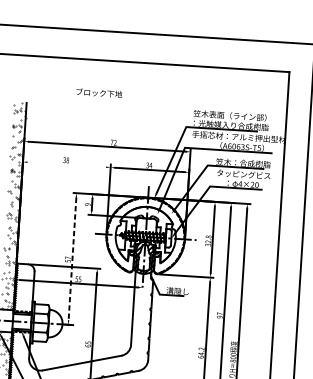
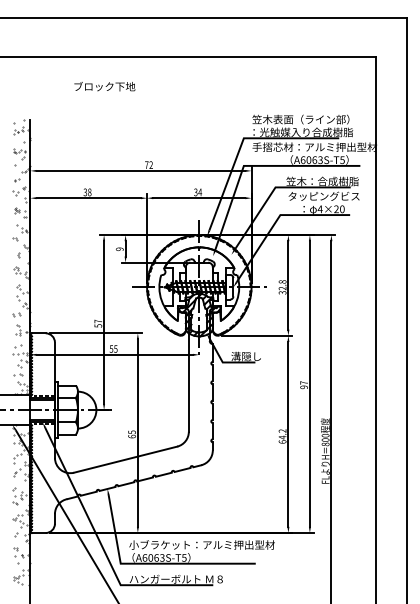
text: (99, 93) -> (104, 86), moved
line: (66, 164) -> (88, 198), added
line: (72, 259) -> (104, 323), dashed -> solid

